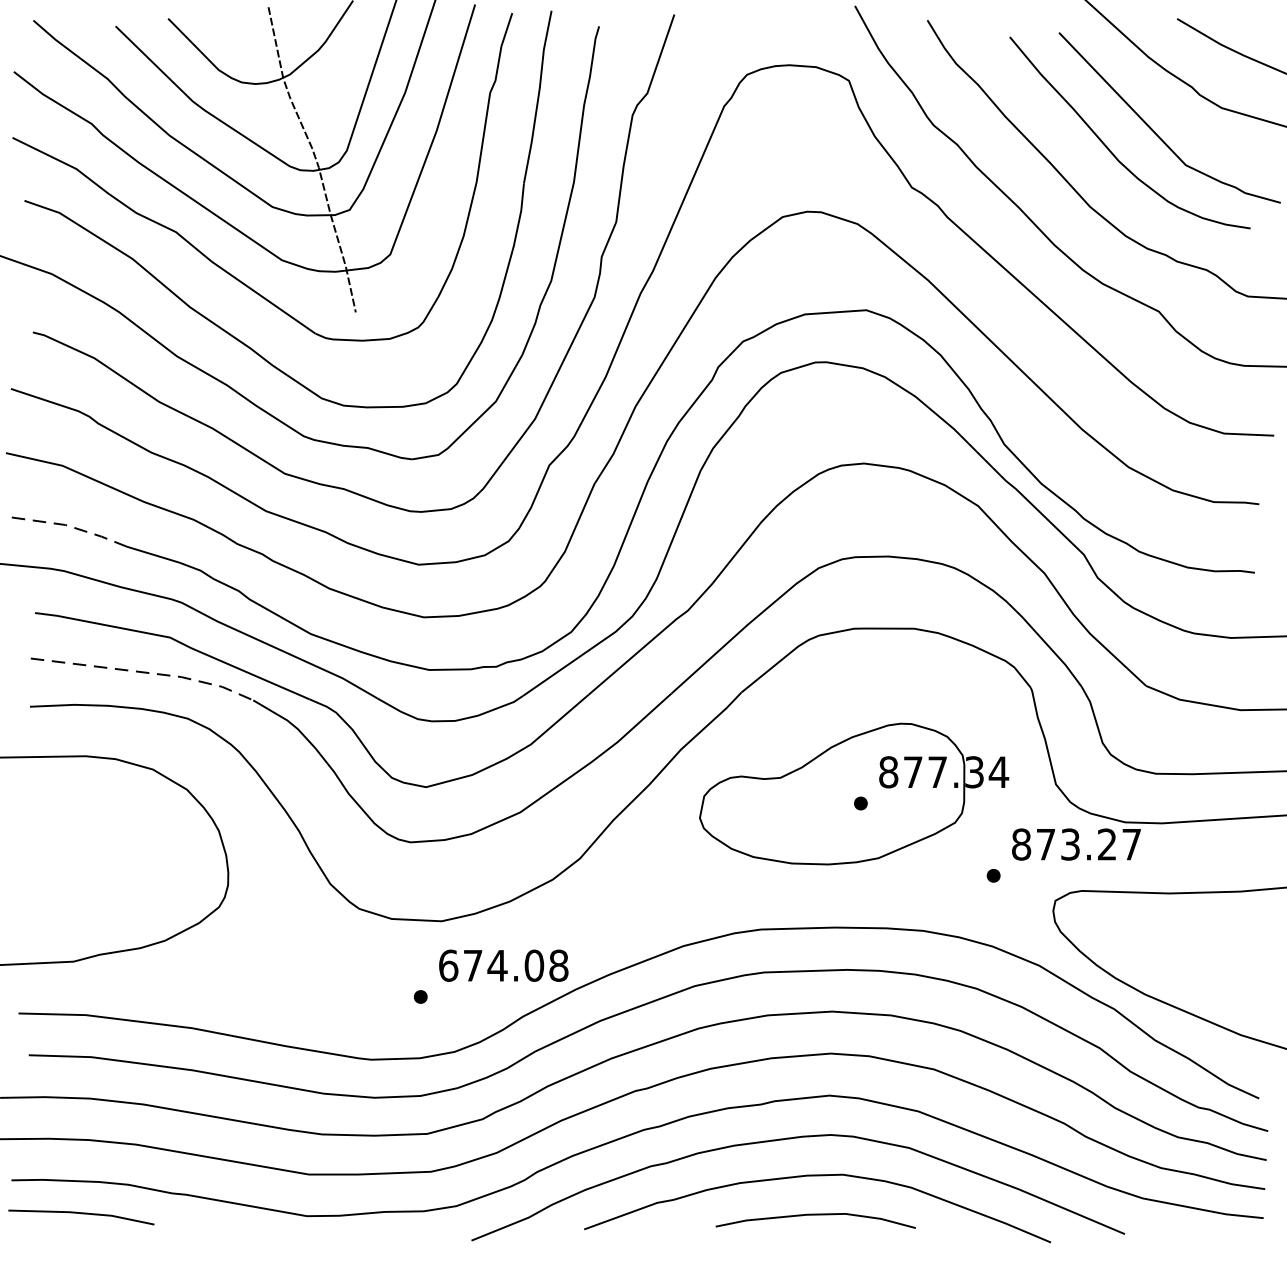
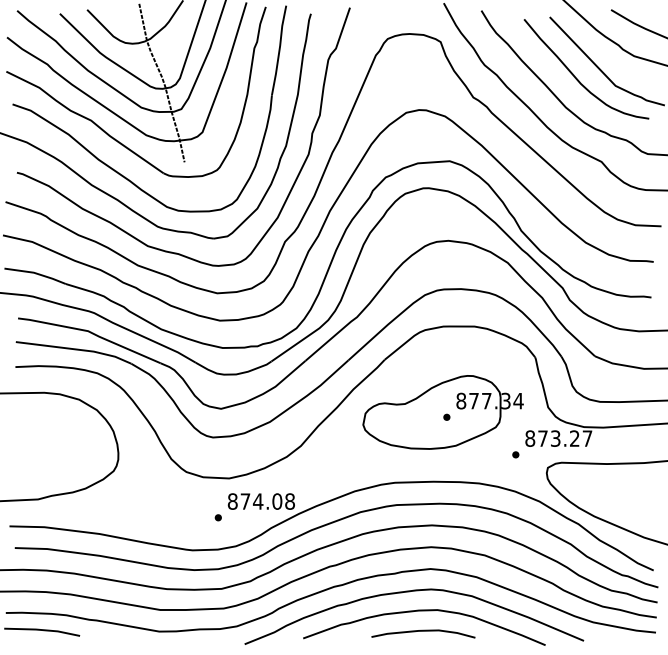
line: (68, 526) -> (35, 273), dashed -> solid
line: (147, 672) -> (76, 349), dashed -> solid
text: (448, 965) -> (232, 501), 674.08 -> 874.08

